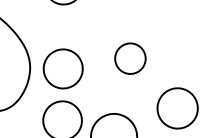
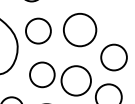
circle: (129, 57) -> (79, 29), size x1.67
circle: (63, 67) -> (38, 30), moved

